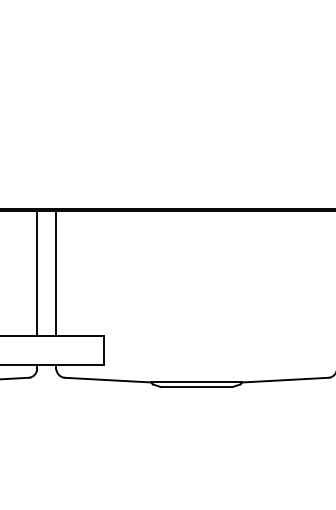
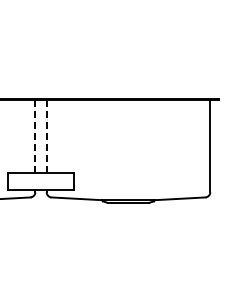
line: (37, 273) -> (35, 136), solid -> dashed
line: (56, 273) -> (46, 136), solid -> dashed

